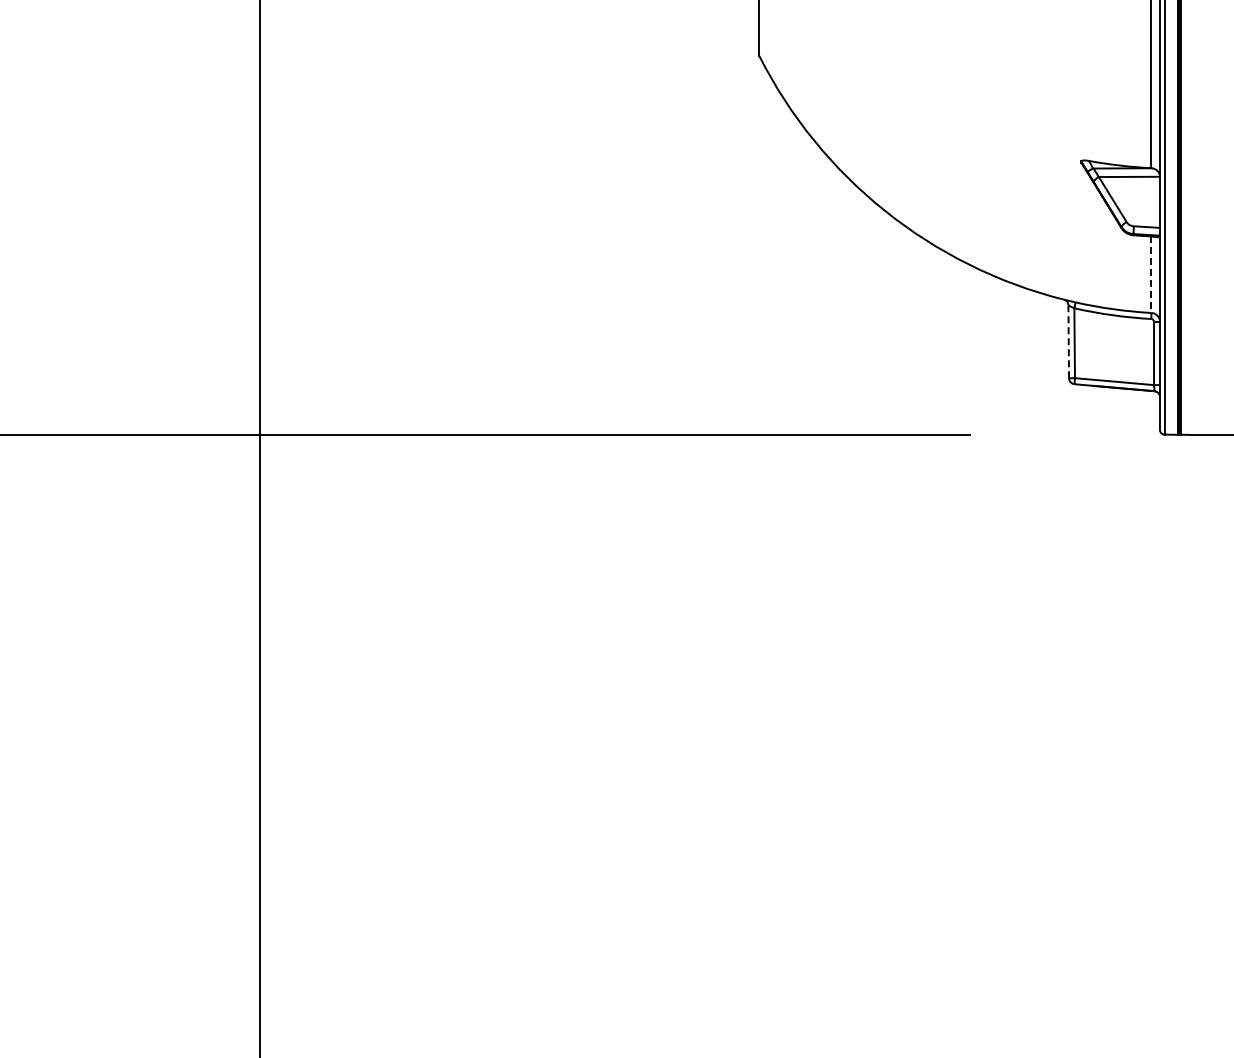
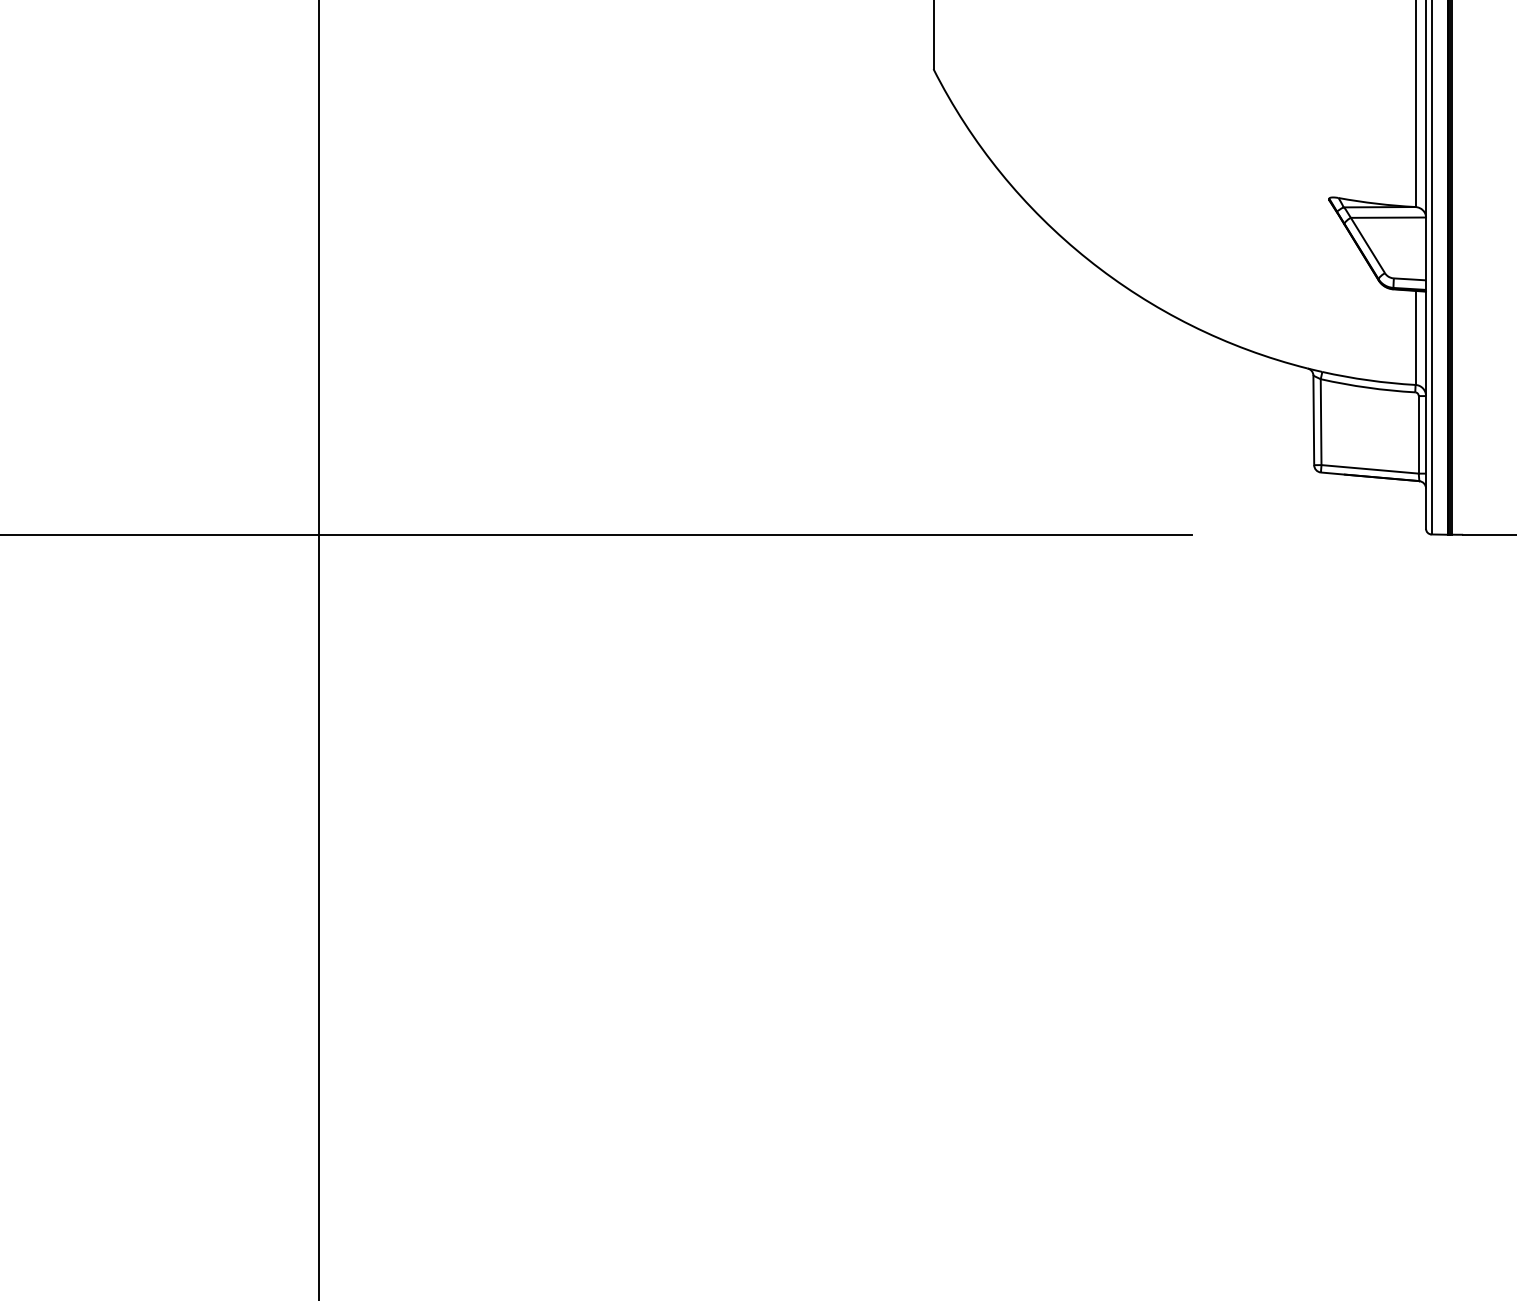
line: (1151, 275) -> (1415, 338), dashed -> solid
line: (1068, 341) -> (1313, 420), dashed -> solid

